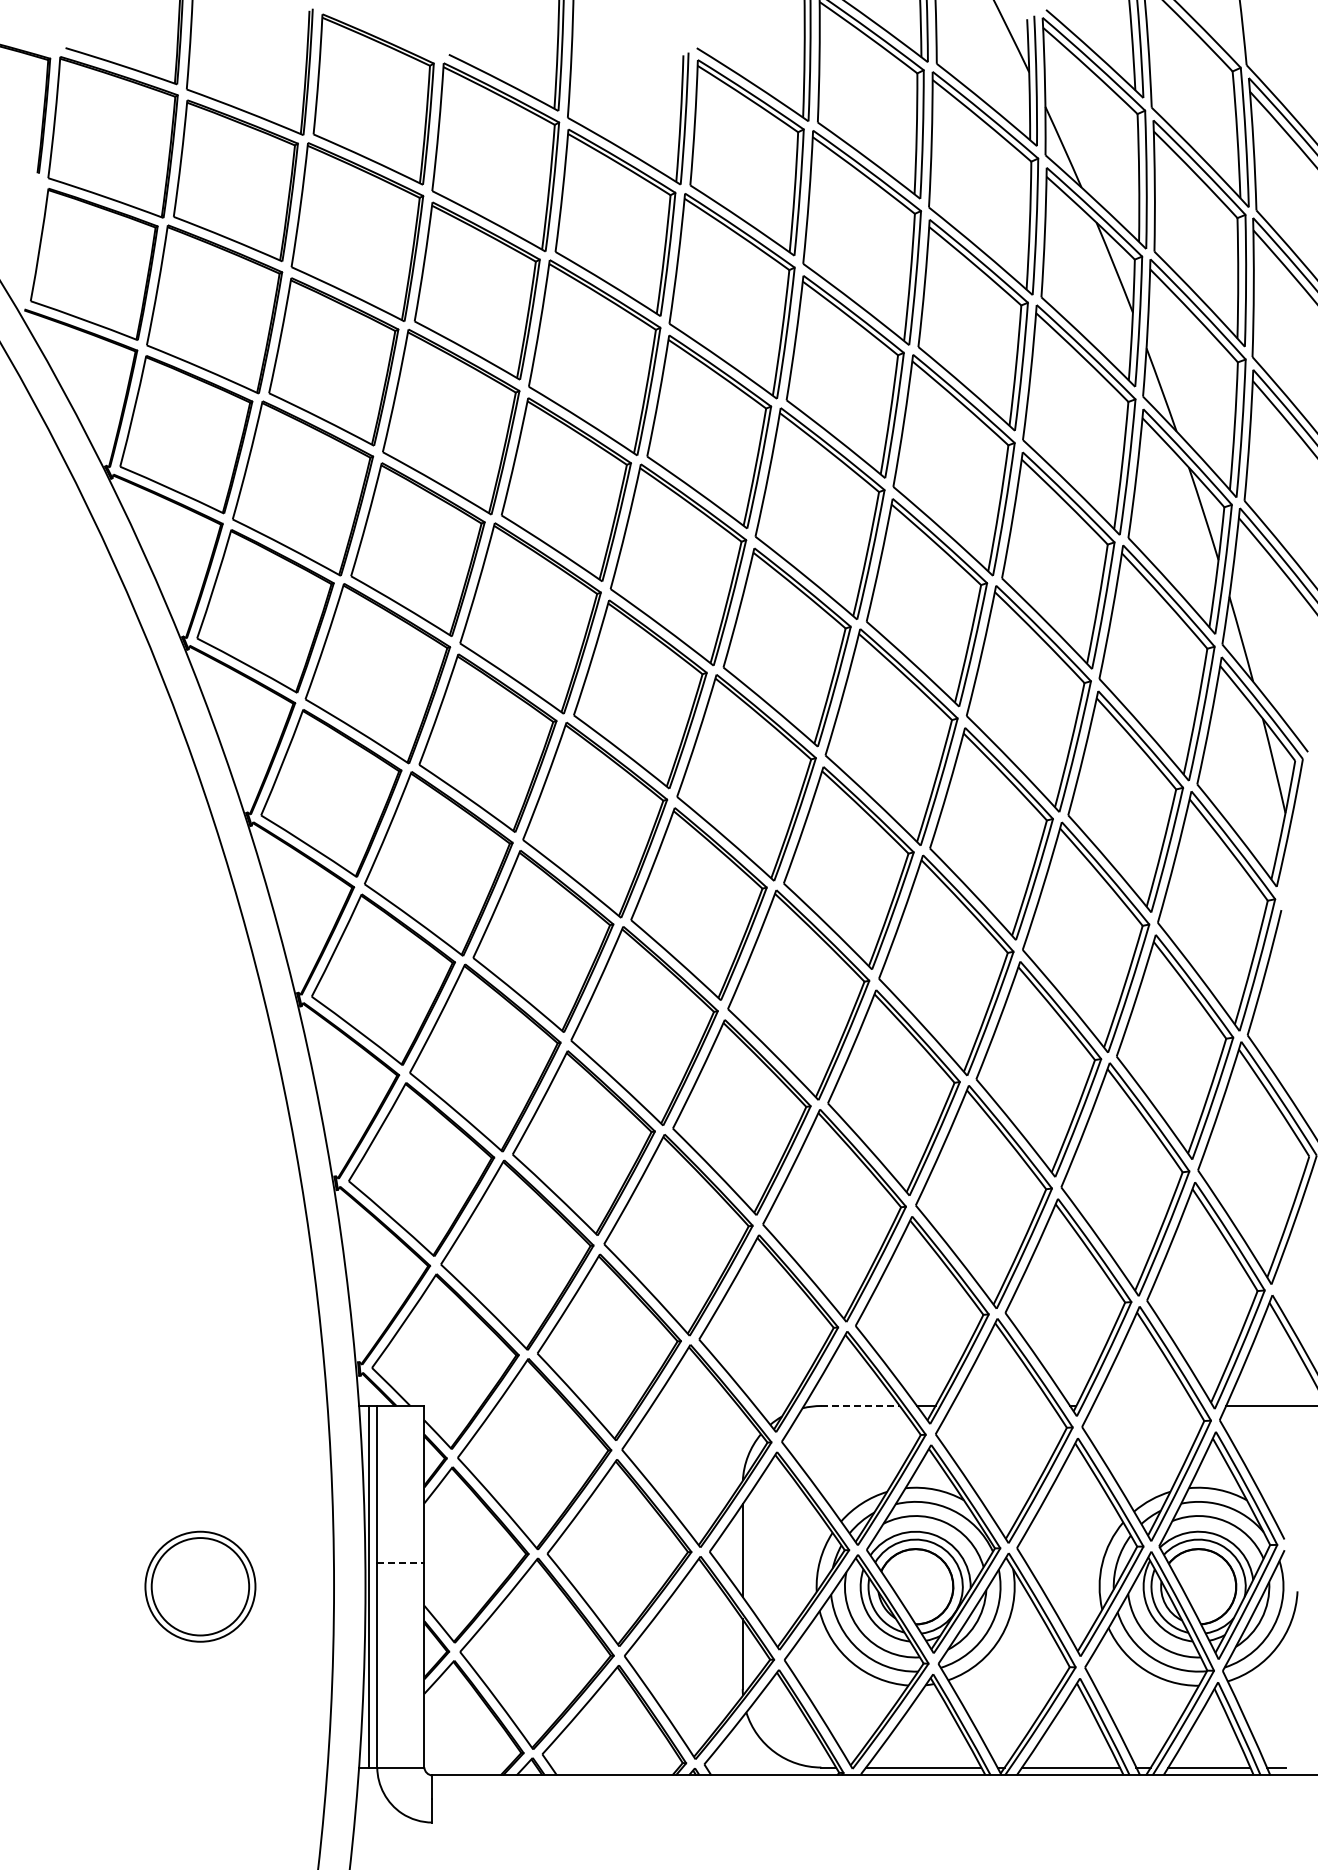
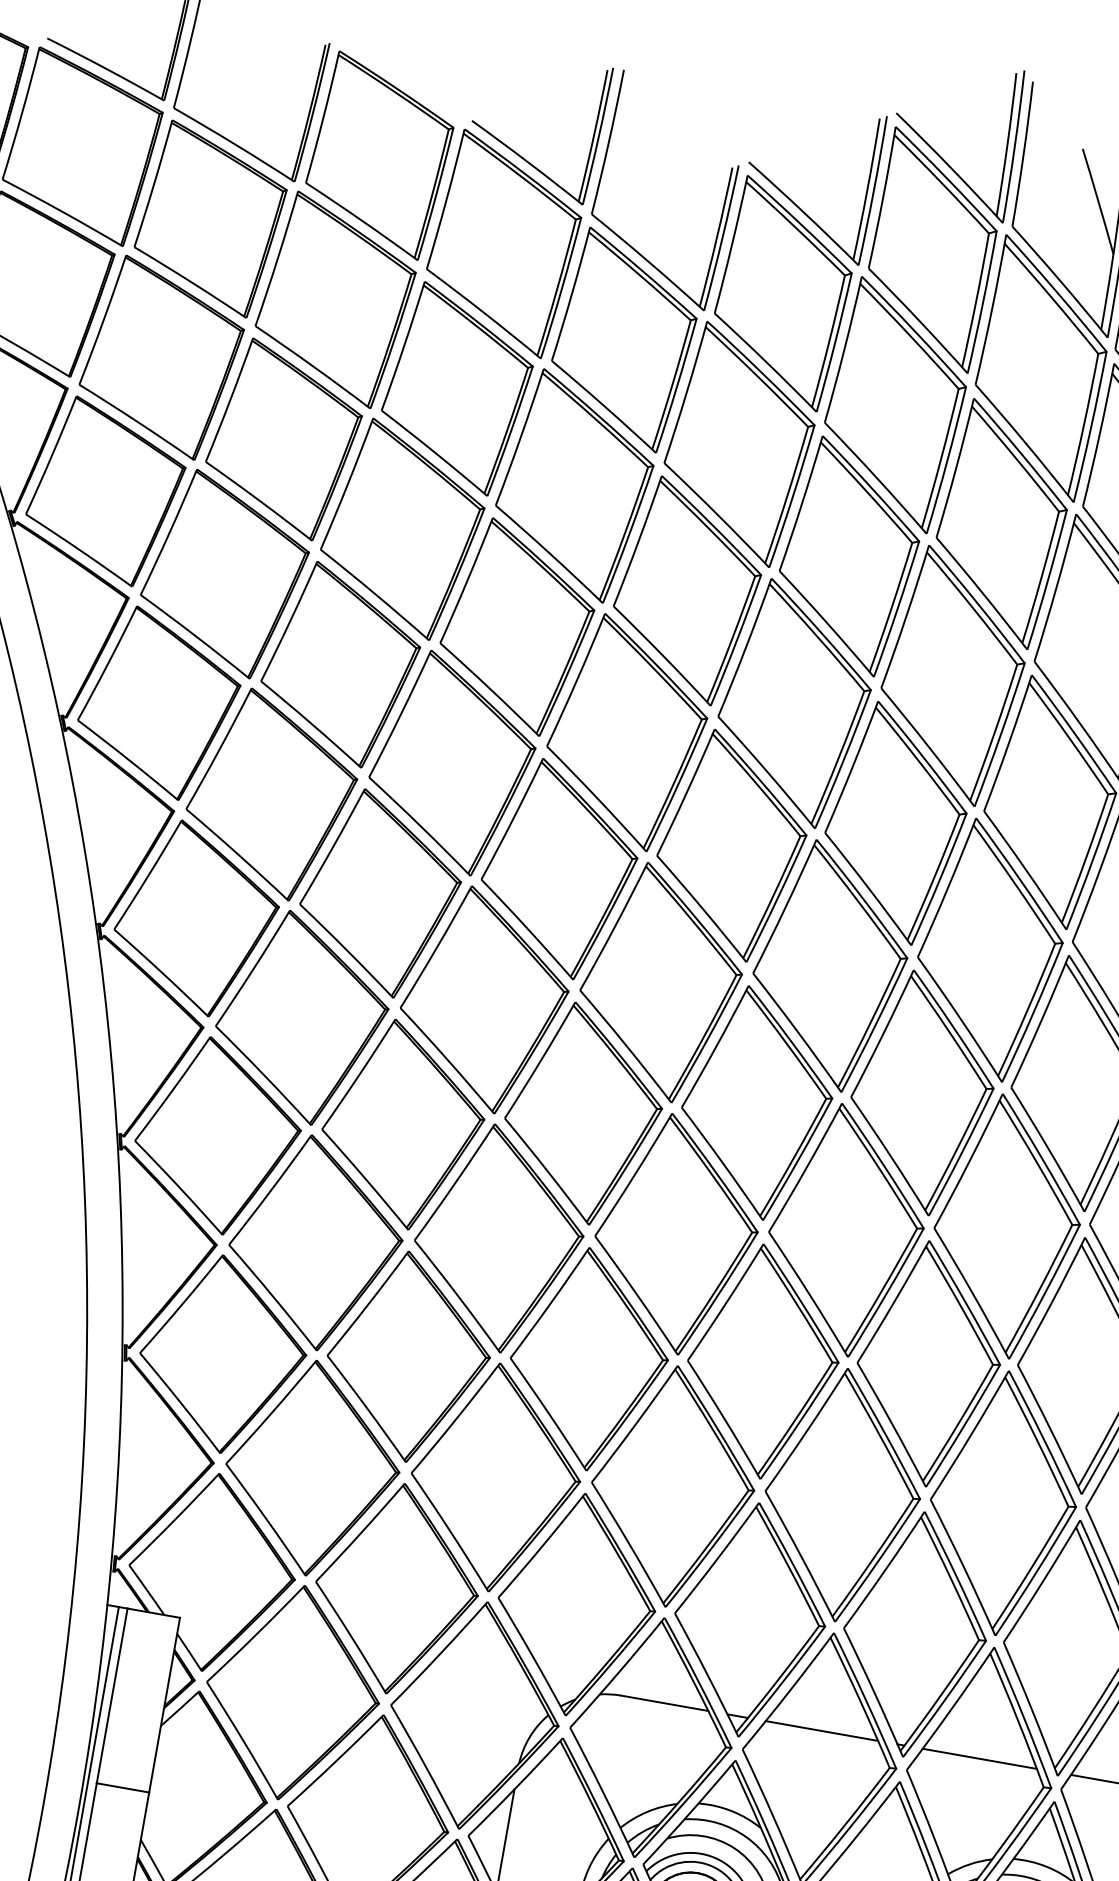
line: (861, 1405) -> (665, 1702), dashed -> solid
line: (1001, 1405) -> (821, 1730), added
line: (1143, 1405) -> (979, 1758), added
line: (400, 1563) -> (122, 1788), dashed -> solid

